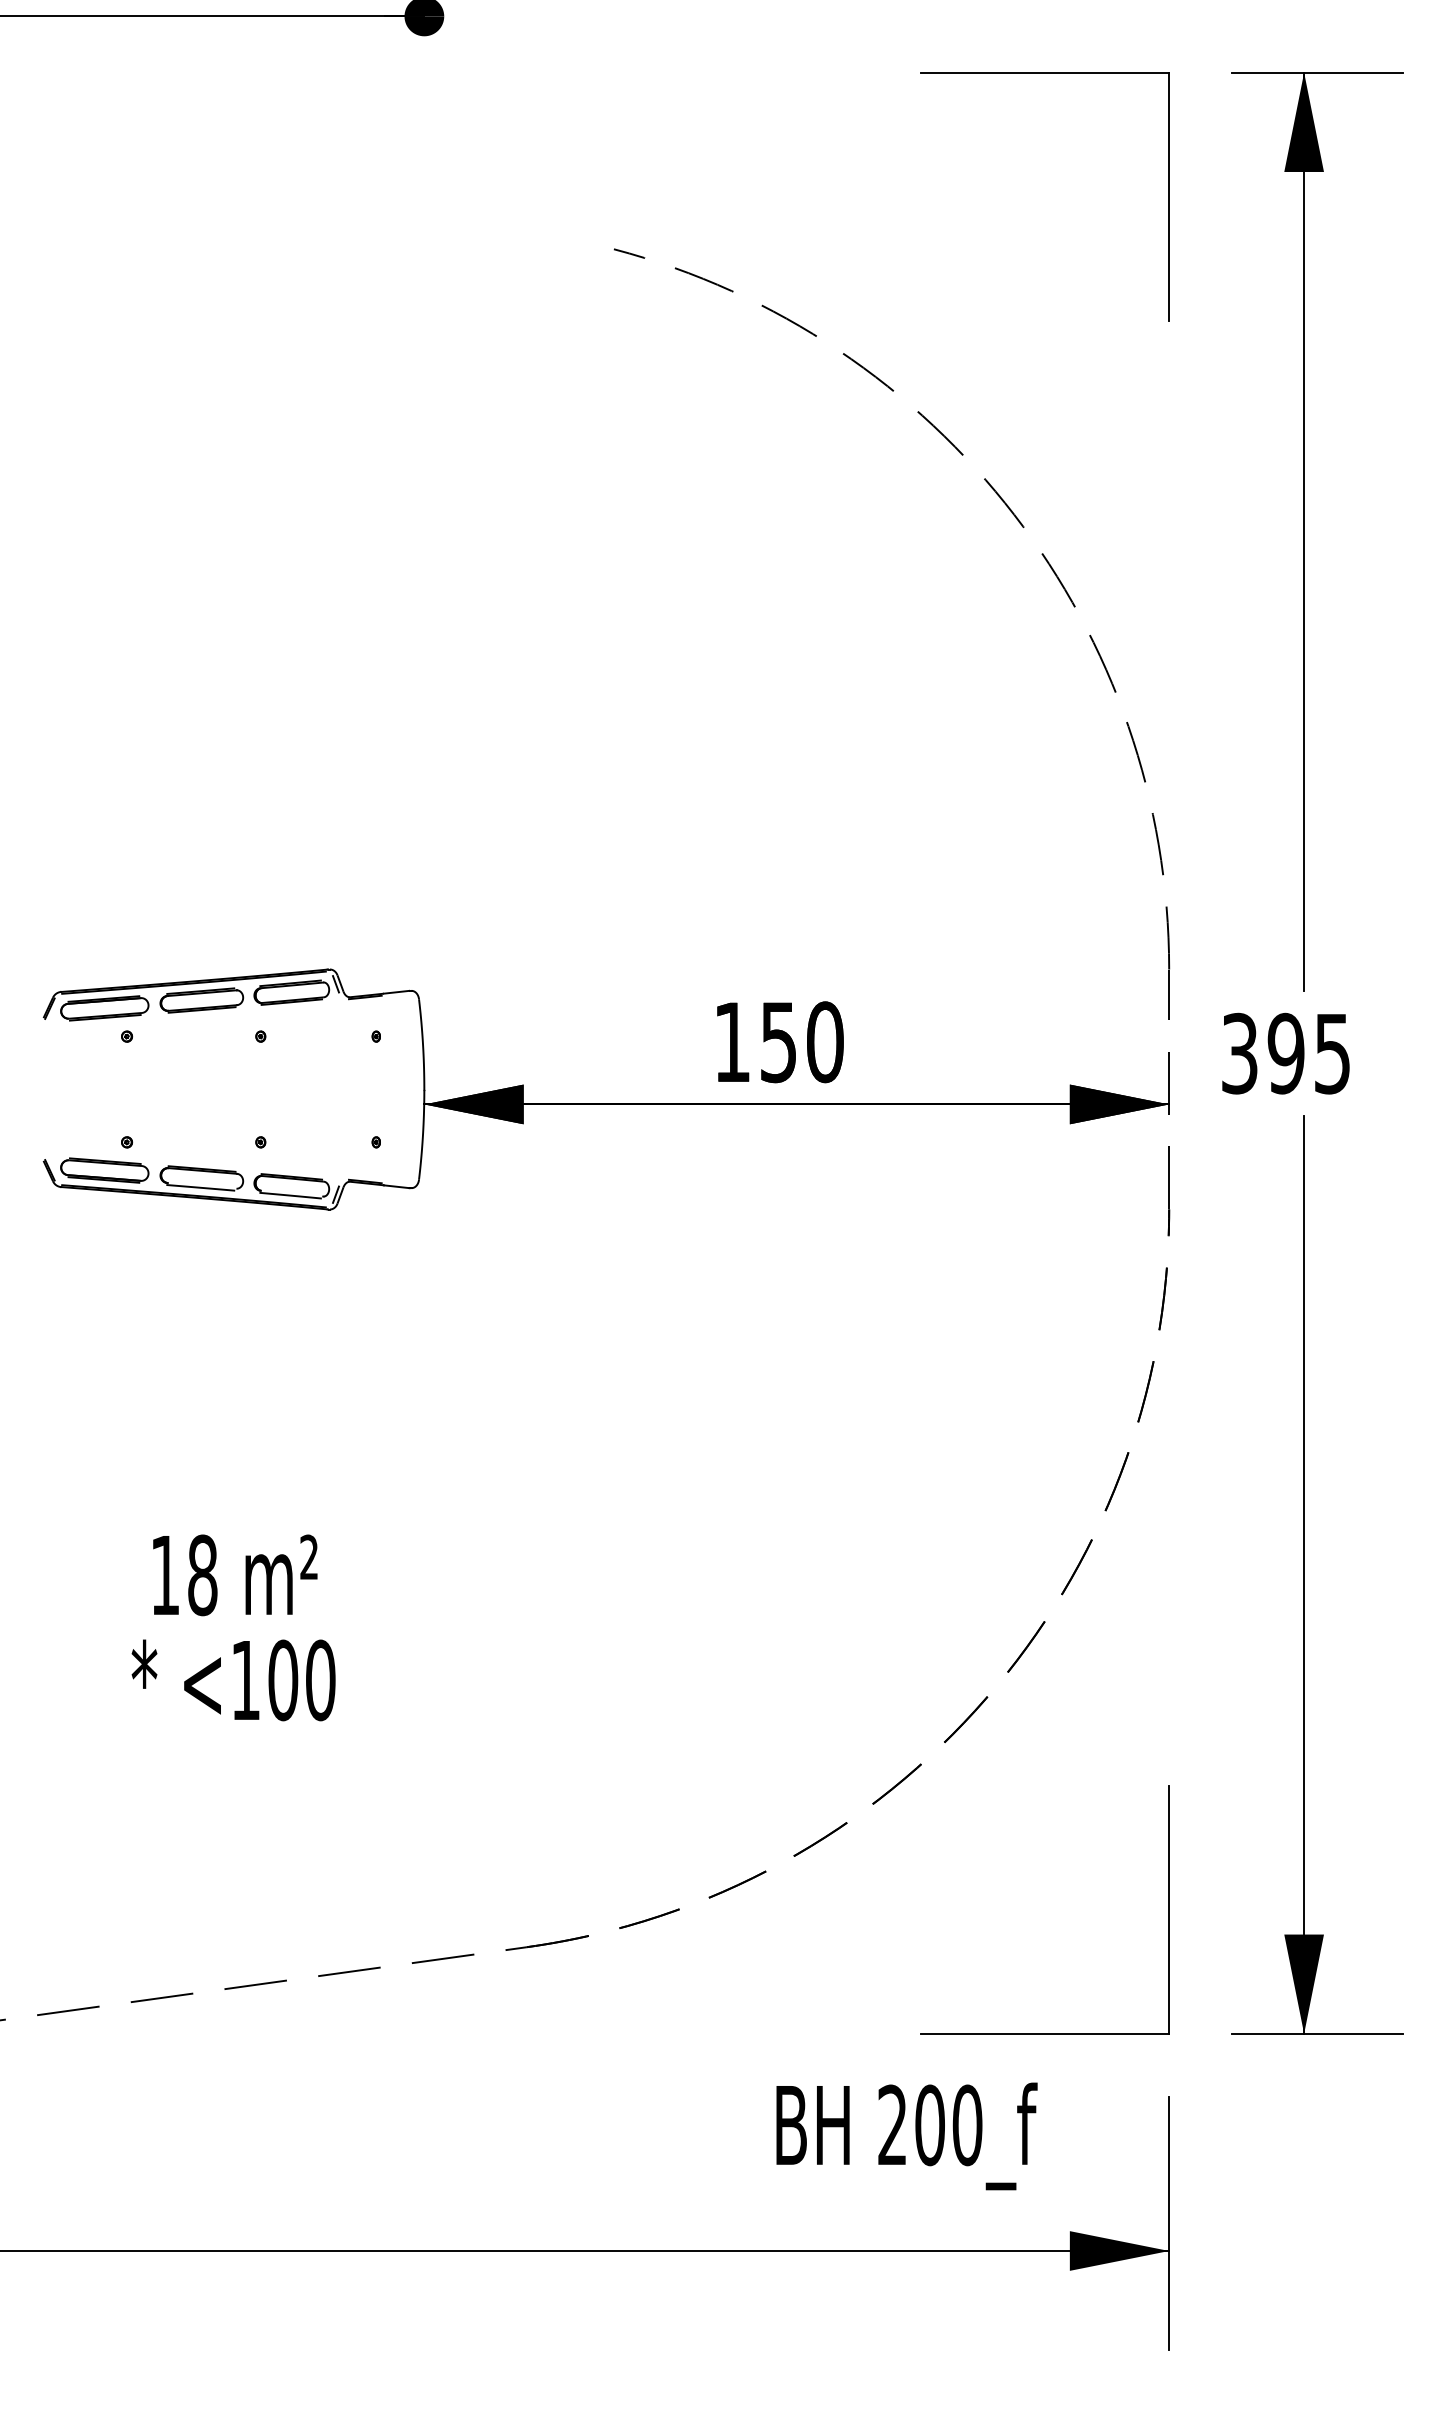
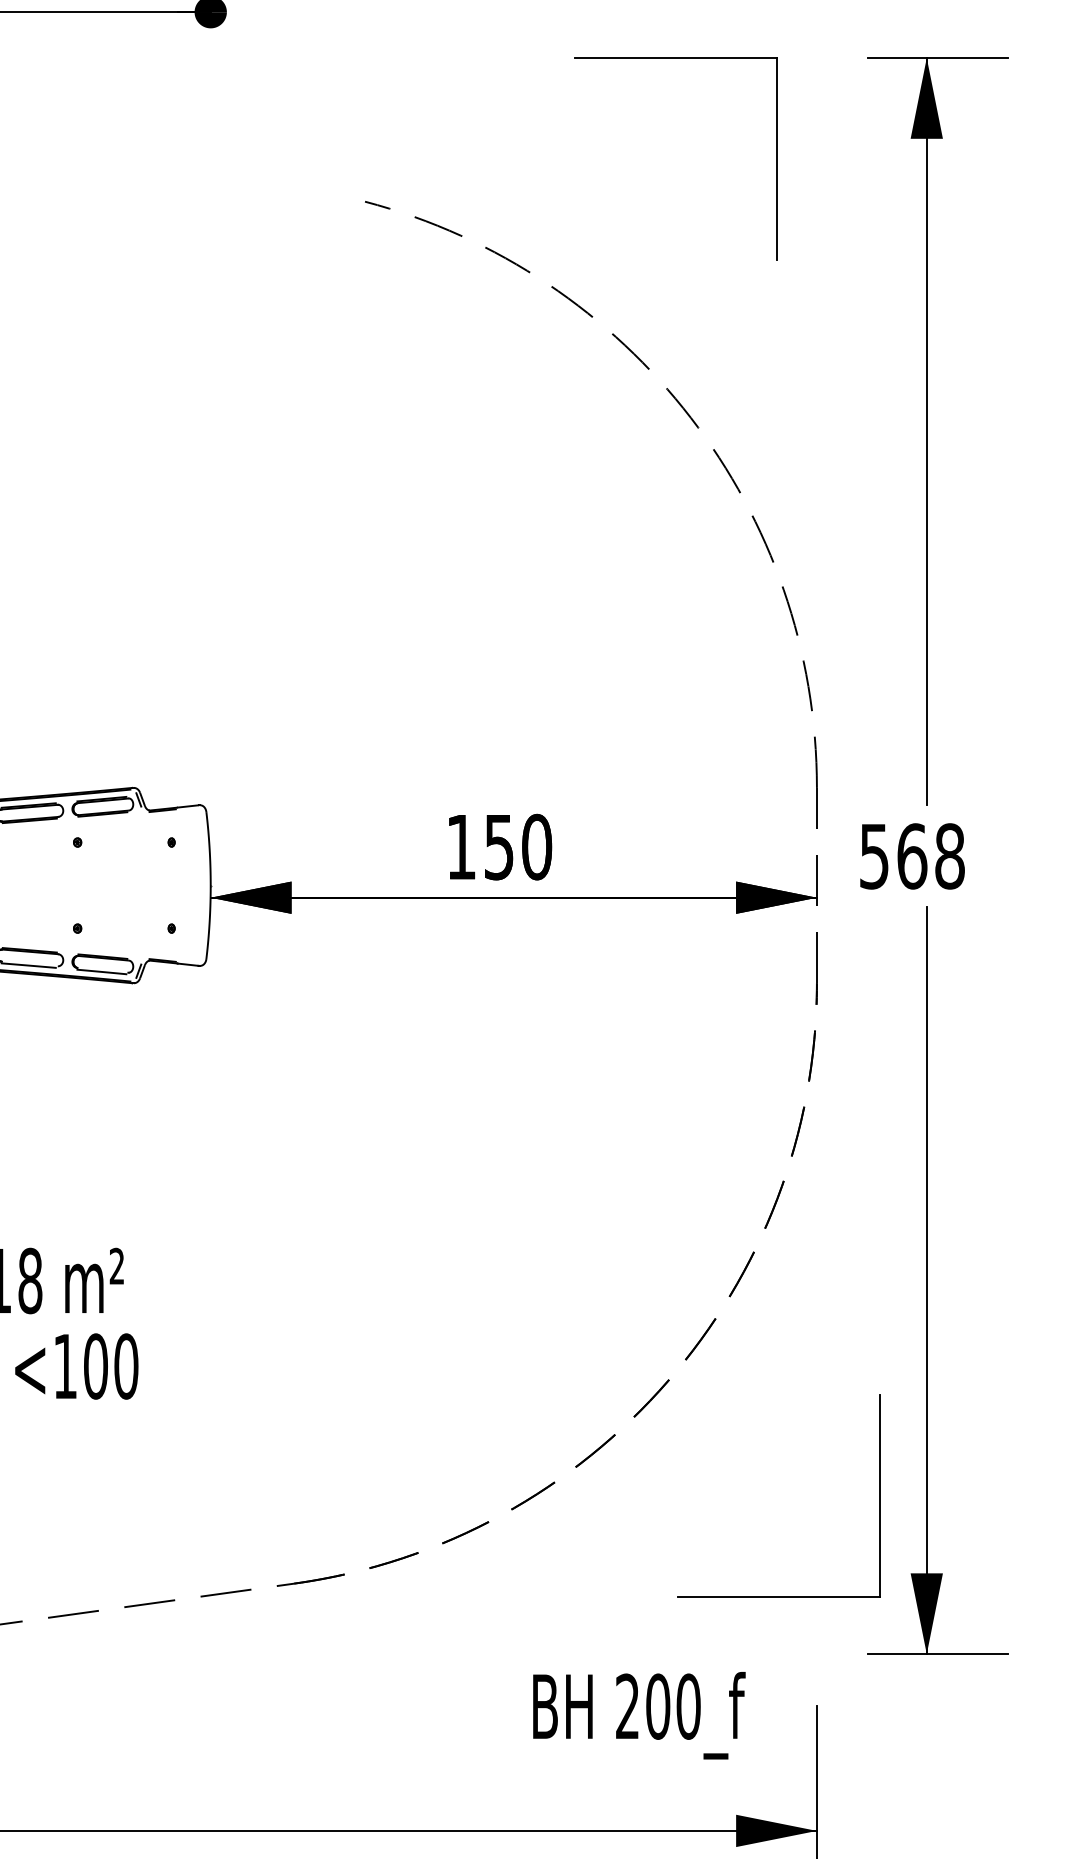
part: (1044, 73) -> (675, 58), moved
text: (1286, 1053) -> (912, 856), 395 -> 568
part: (1168, 1909) -> (879, 1495), moved
text: (906, 2136) -> (638, 1715), moved

